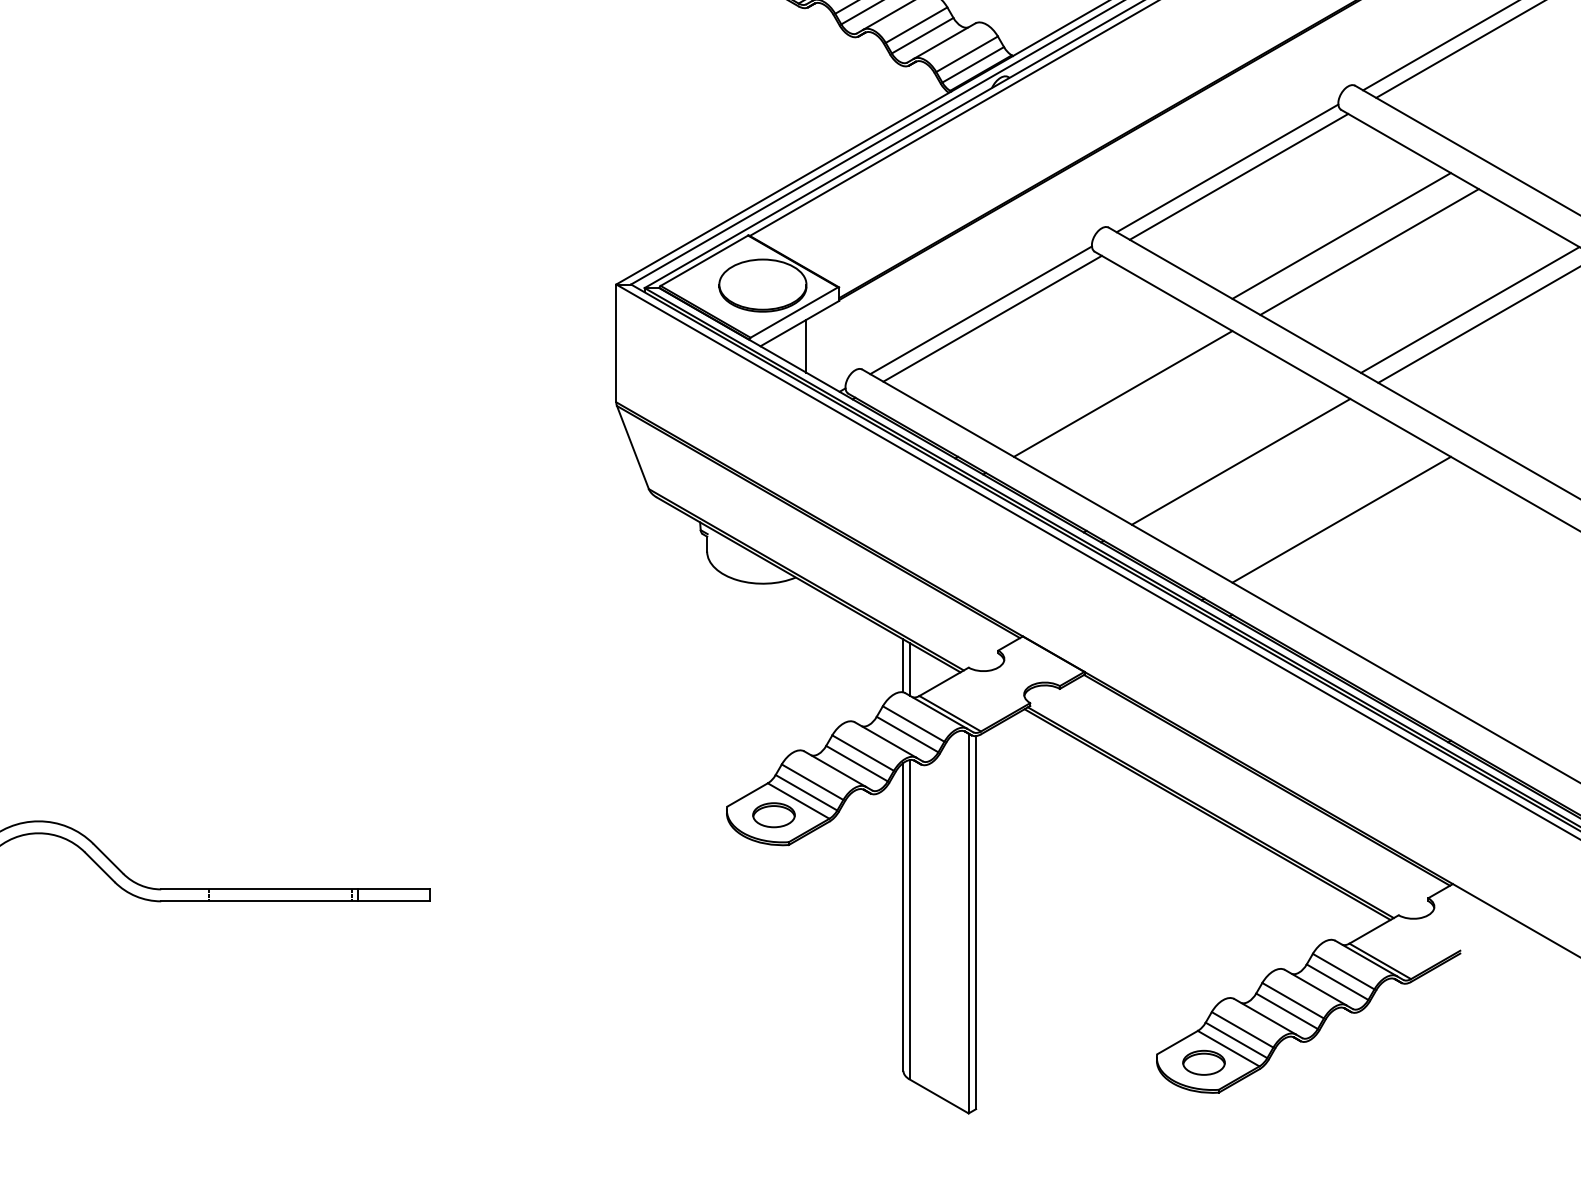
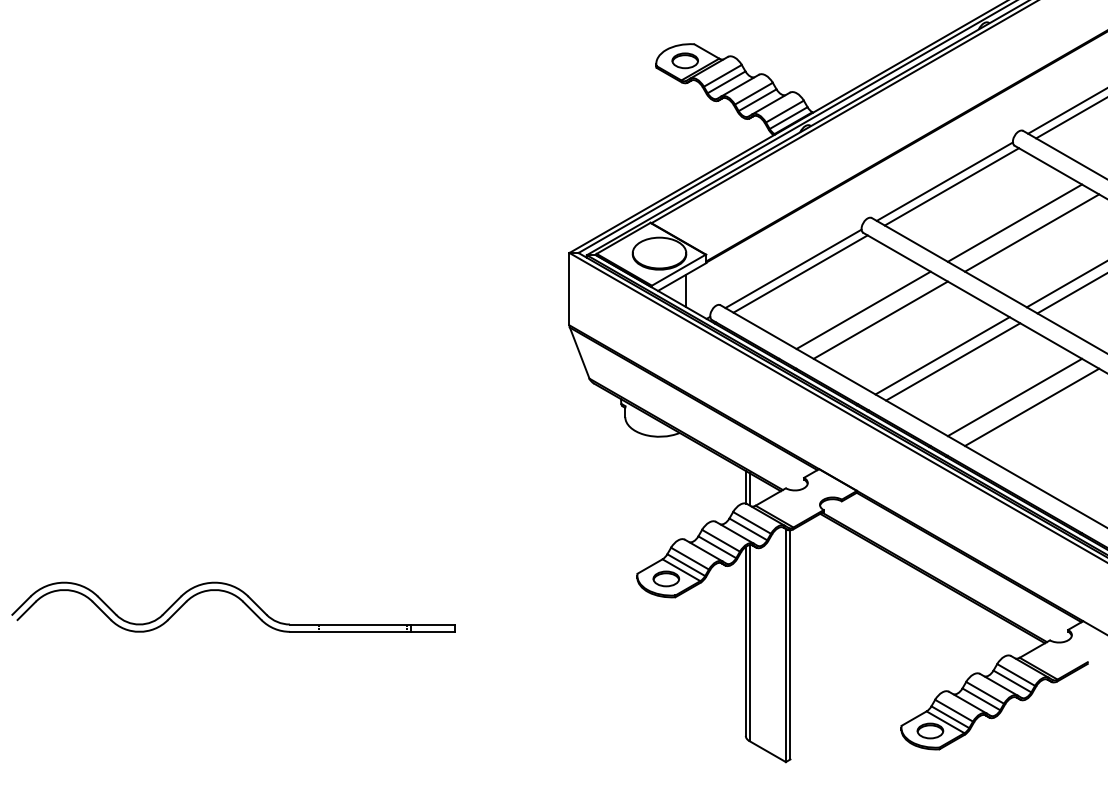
line: (1095, 376) -> (863, 309), added
line: (1223, 451) -> (942, 355), added
line: (1370, 536) -> (1032, 407), added

